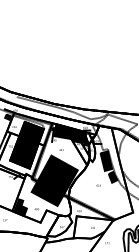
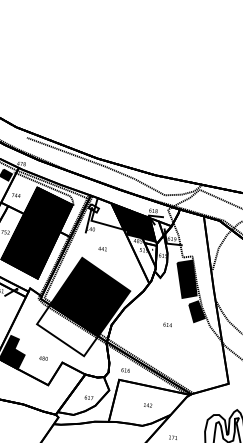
fill: (62, 131) -> (108, 213), removed
fill: (47, 193) -> (67, 330), removed

